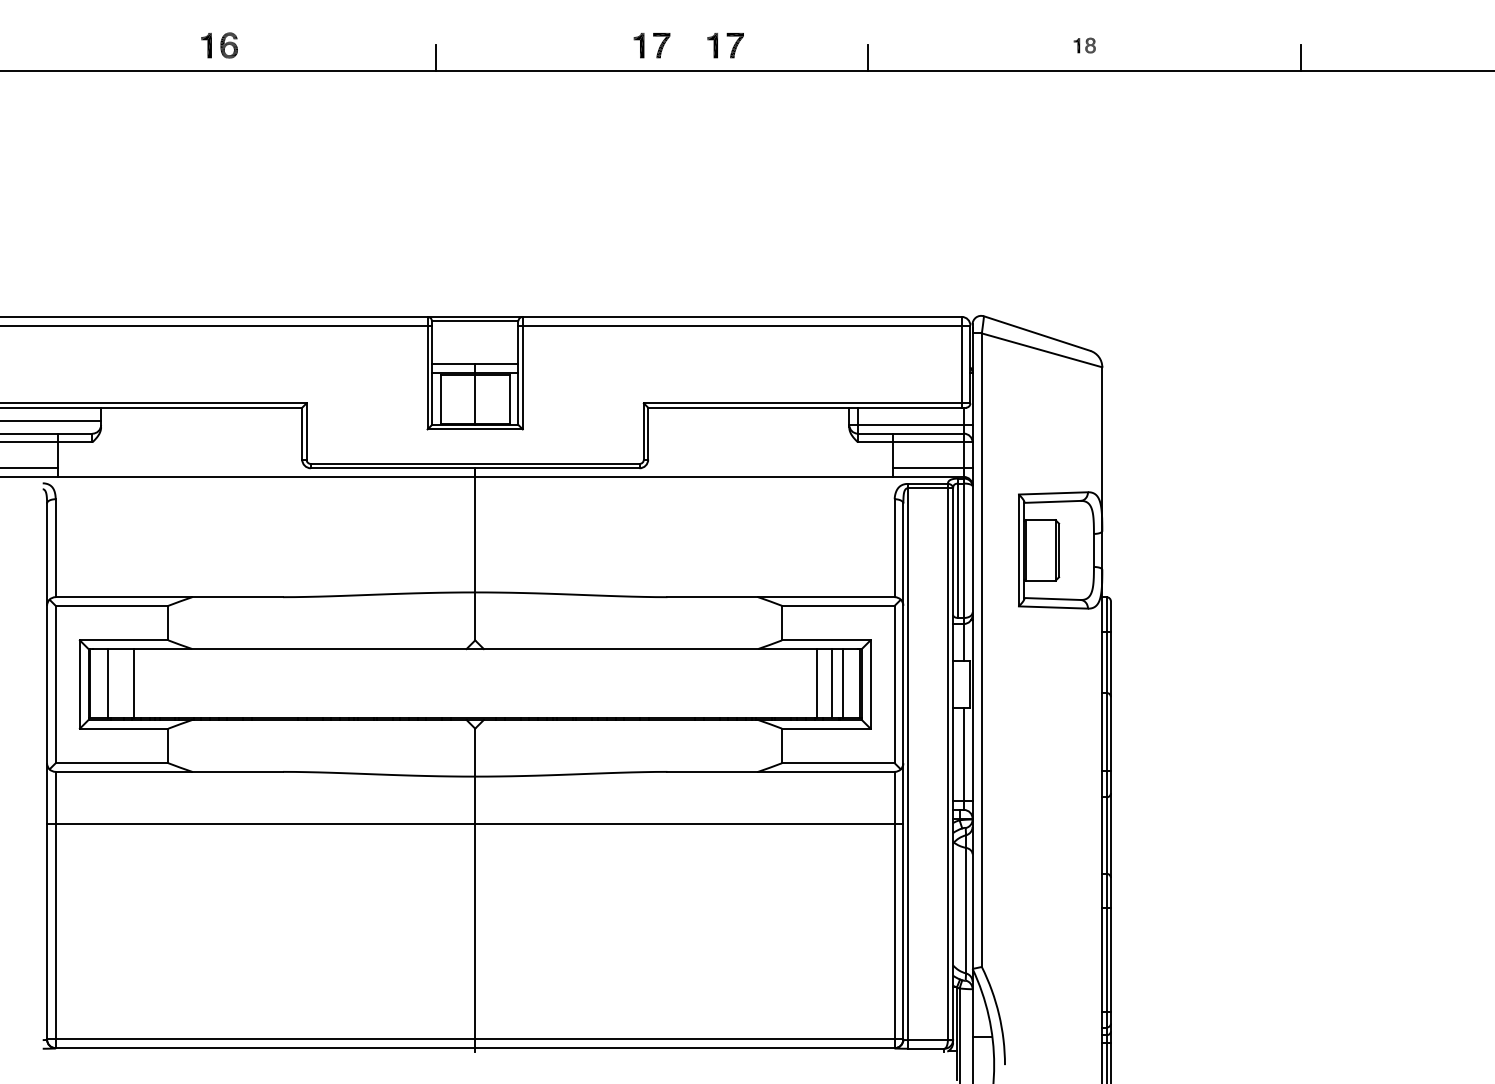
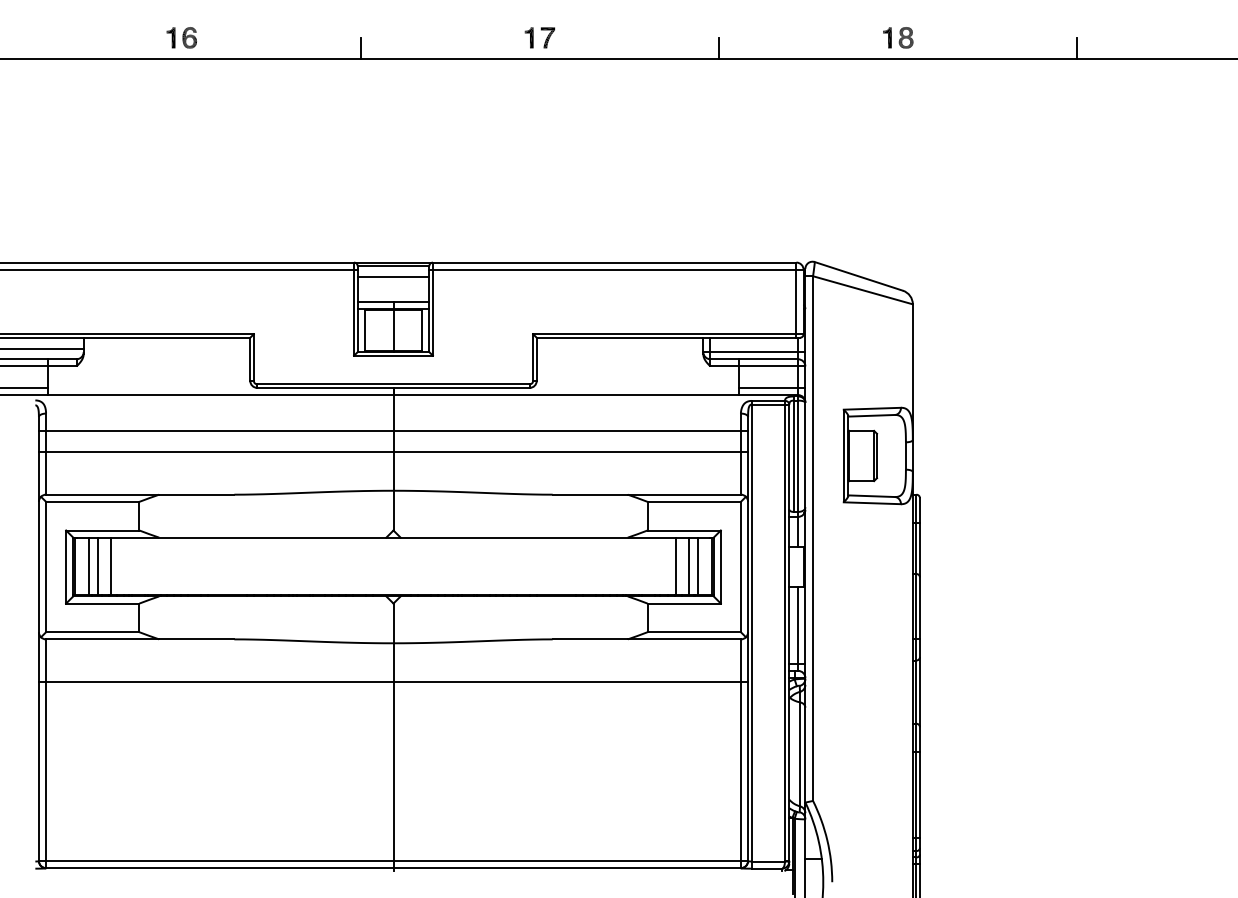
part: (725, 45) -> (600, 37), removed
part: (1084, 45) -> (898, 37), size x1.67
line: (475, 333) -> (393, 276), added
line: (475, 519) -> (393, 430), added
line: (475, 545) -> (393, 451), added
line: (118, 682) -> (98, 565), added

